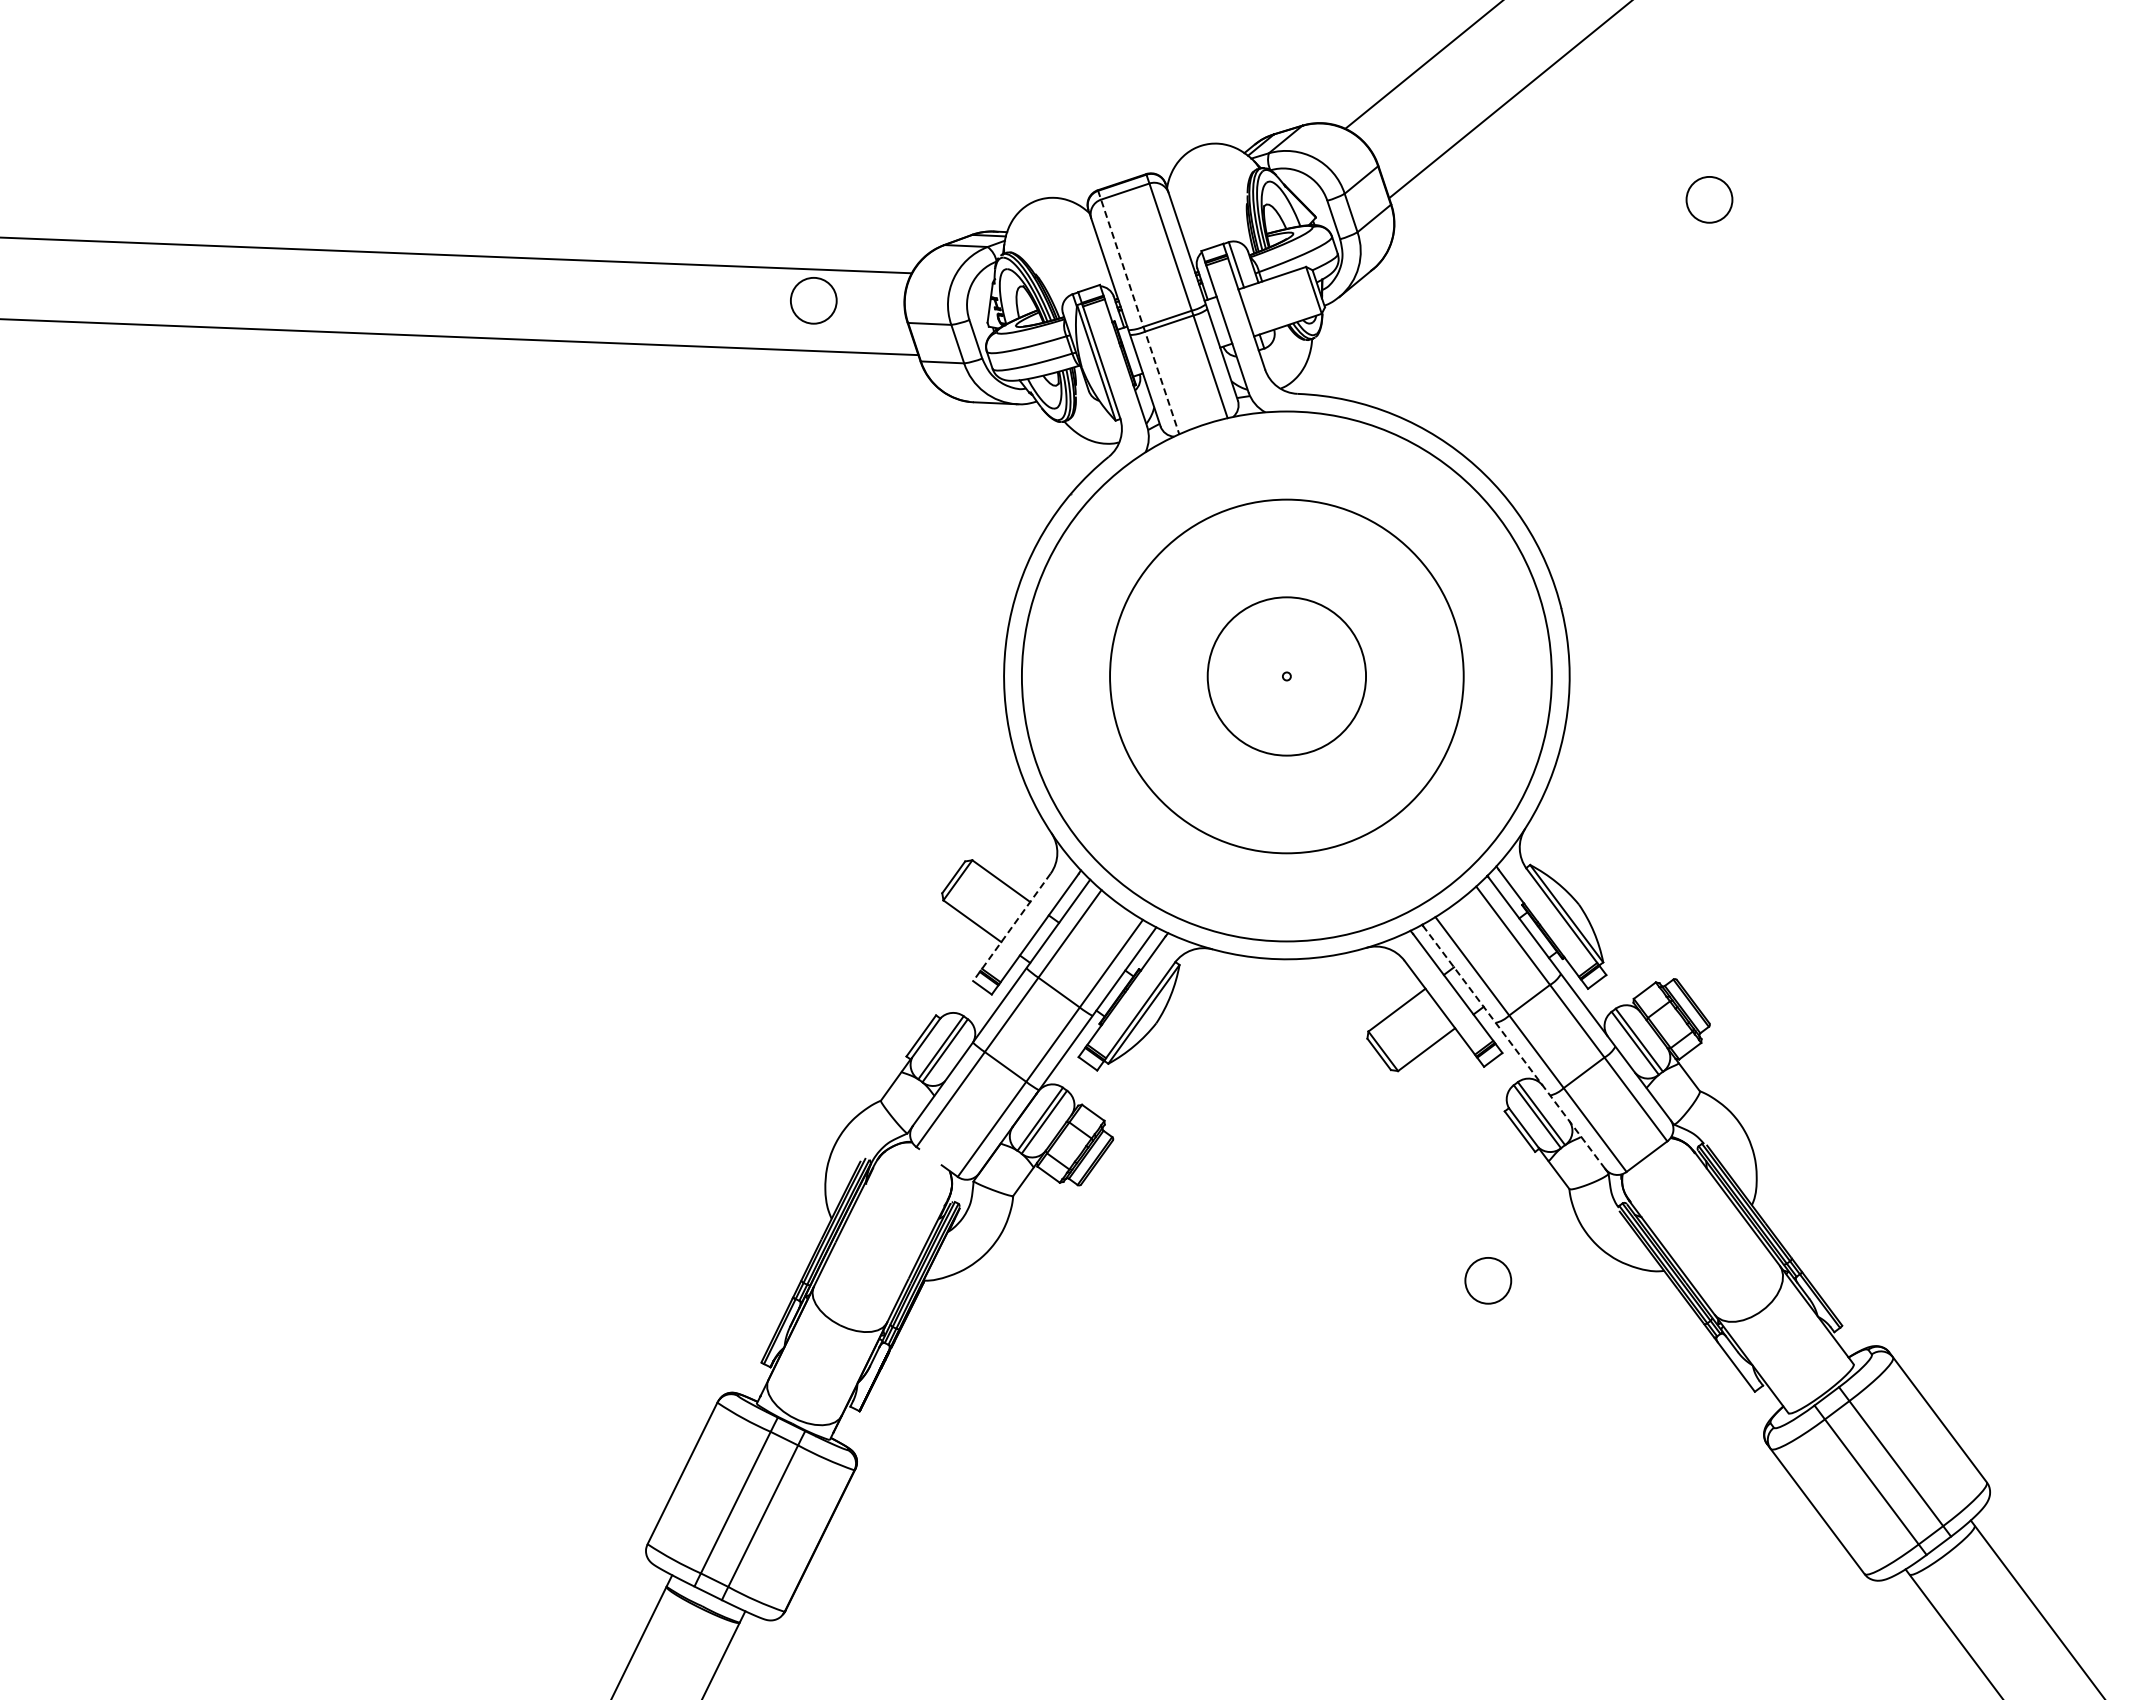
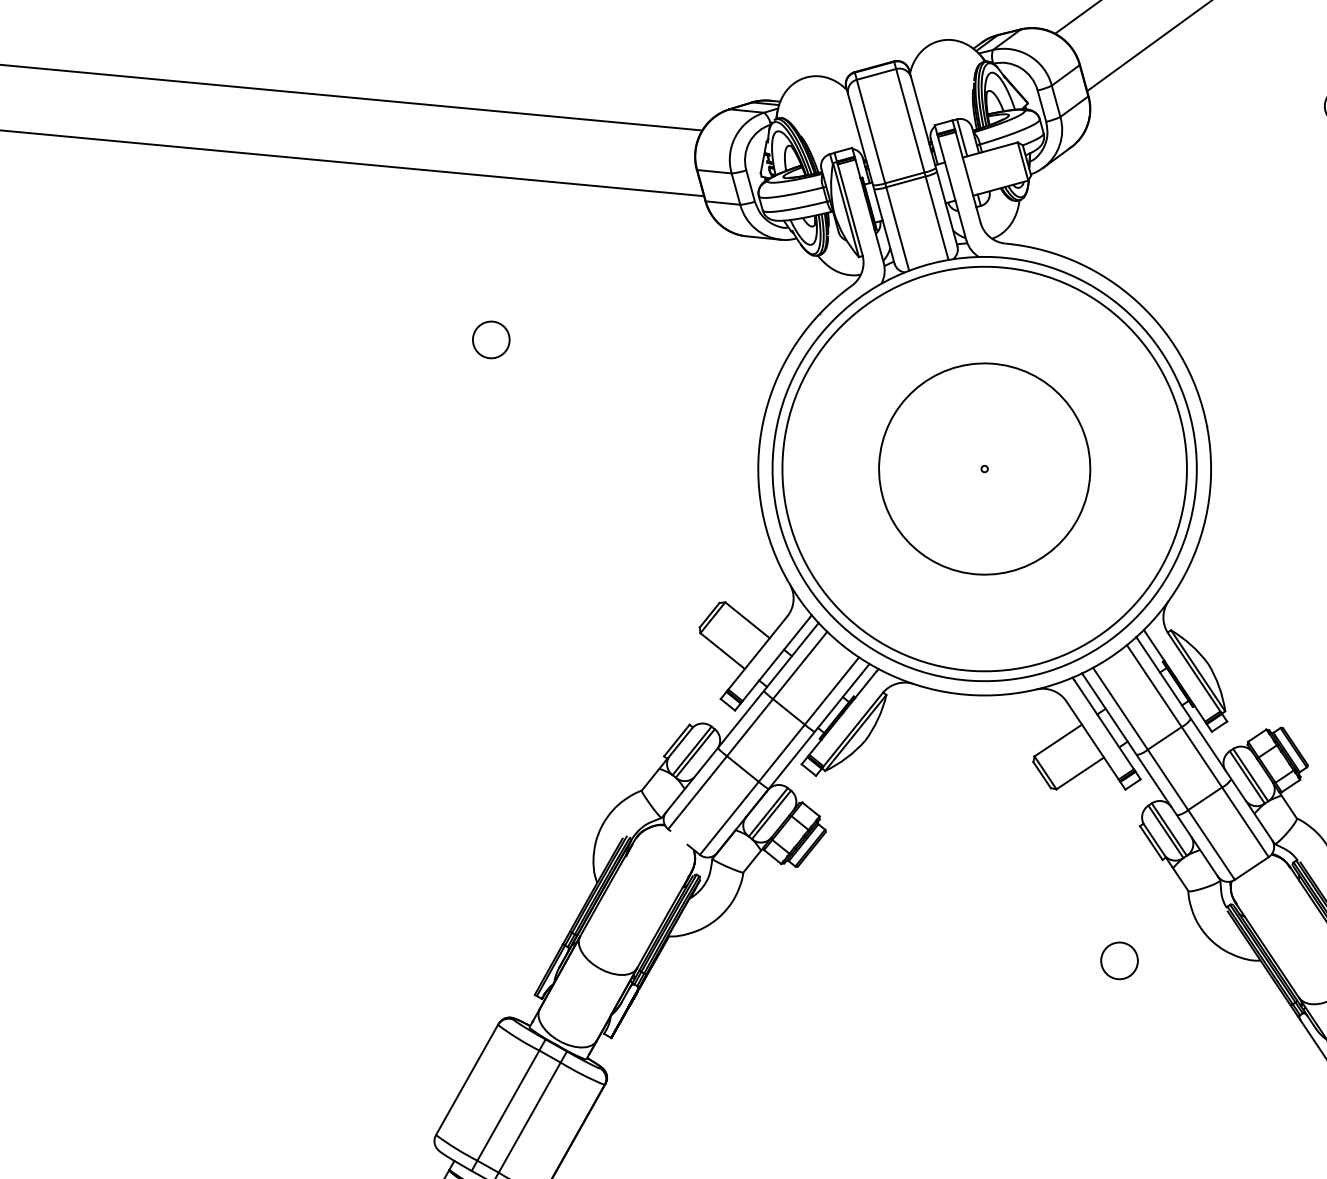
circle: (813, 300) -> (491, 339), moved
line: (1138, 312) -> (881, 171), dashed -> solid
circle: (1286, 676) -> (984, 469), size x1.43
circle: (1286, 676) -> (984, 469), size x1.67
line: (1011, 927) -> (753, 657), dashed -> solid
line: (1513, 1046) -> (1149, 774), dashed -> solid

